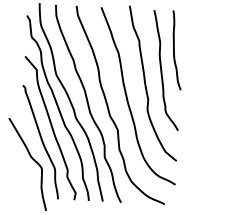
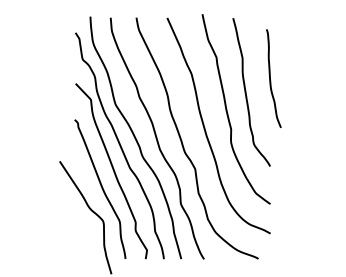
curve: (175, 51) -> (271, 80), moved

